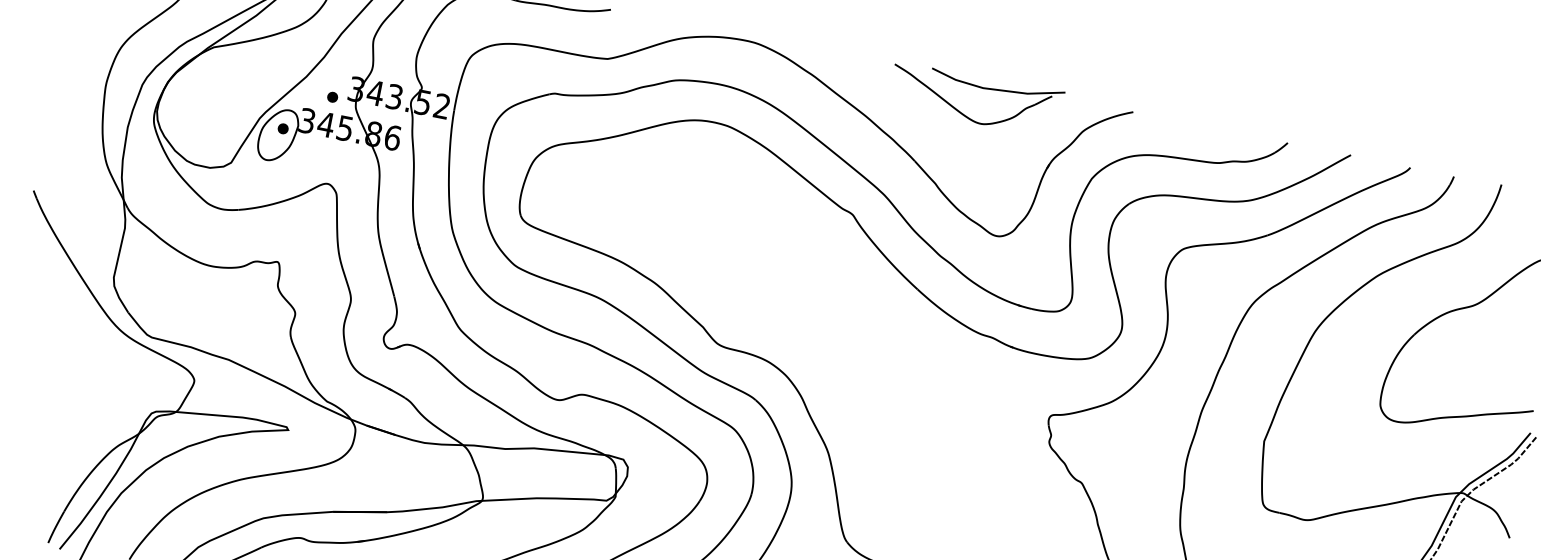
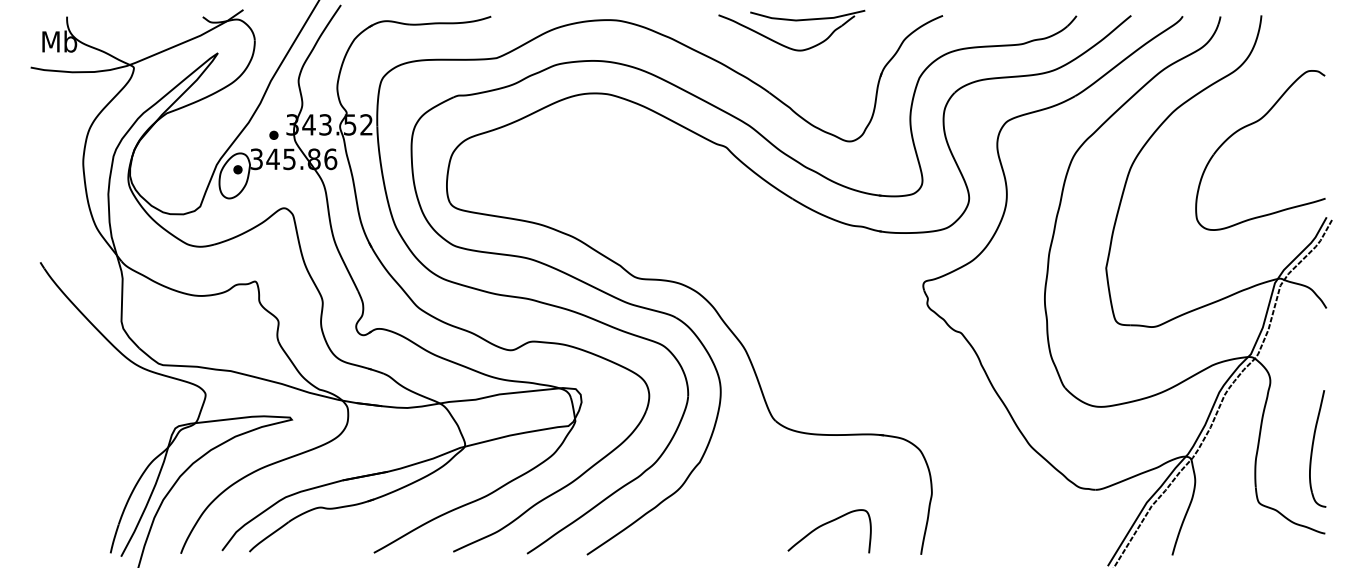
part: (978, 88) -> (792, 21), moved

